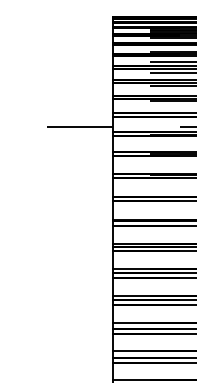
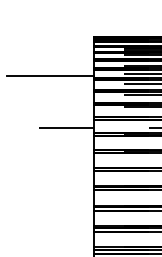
line: (61, 63) -> (50, 75), added

